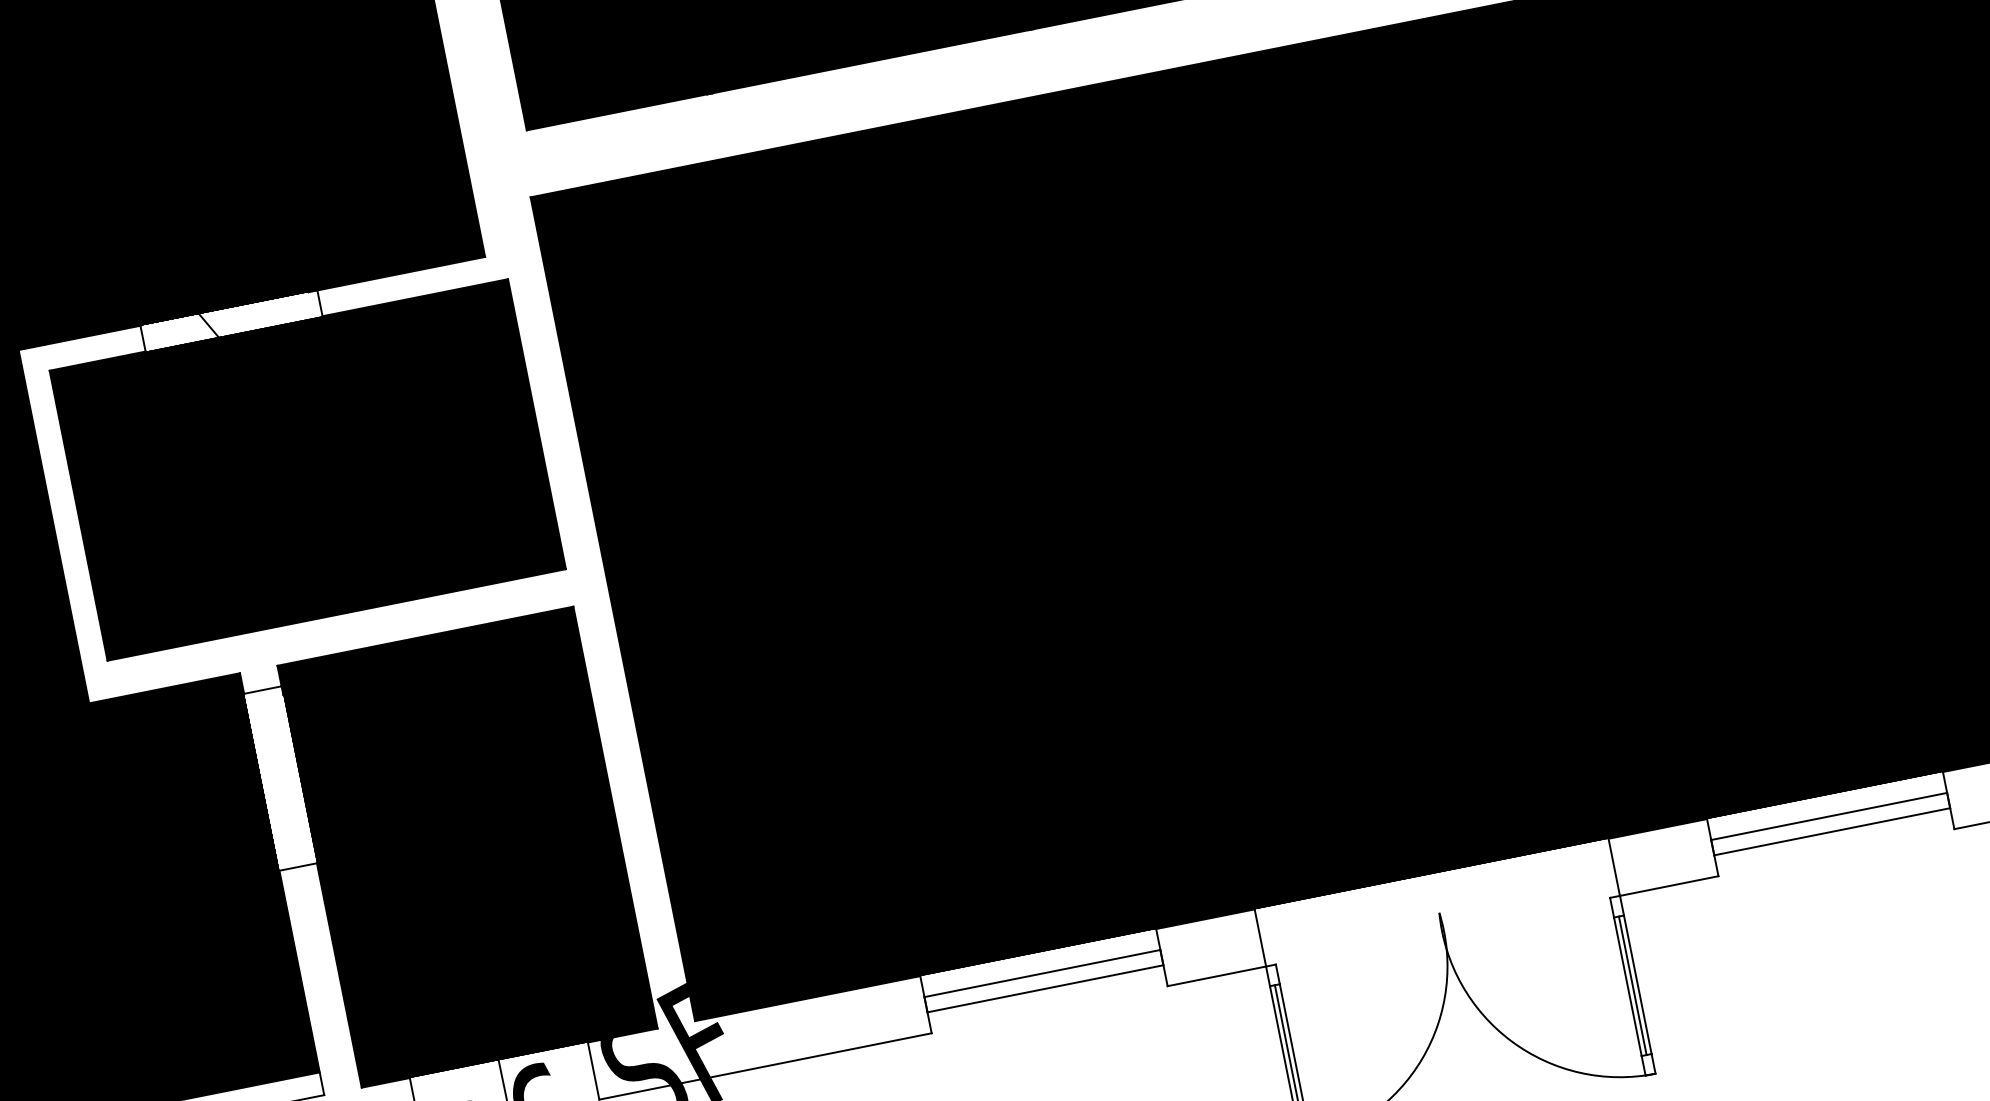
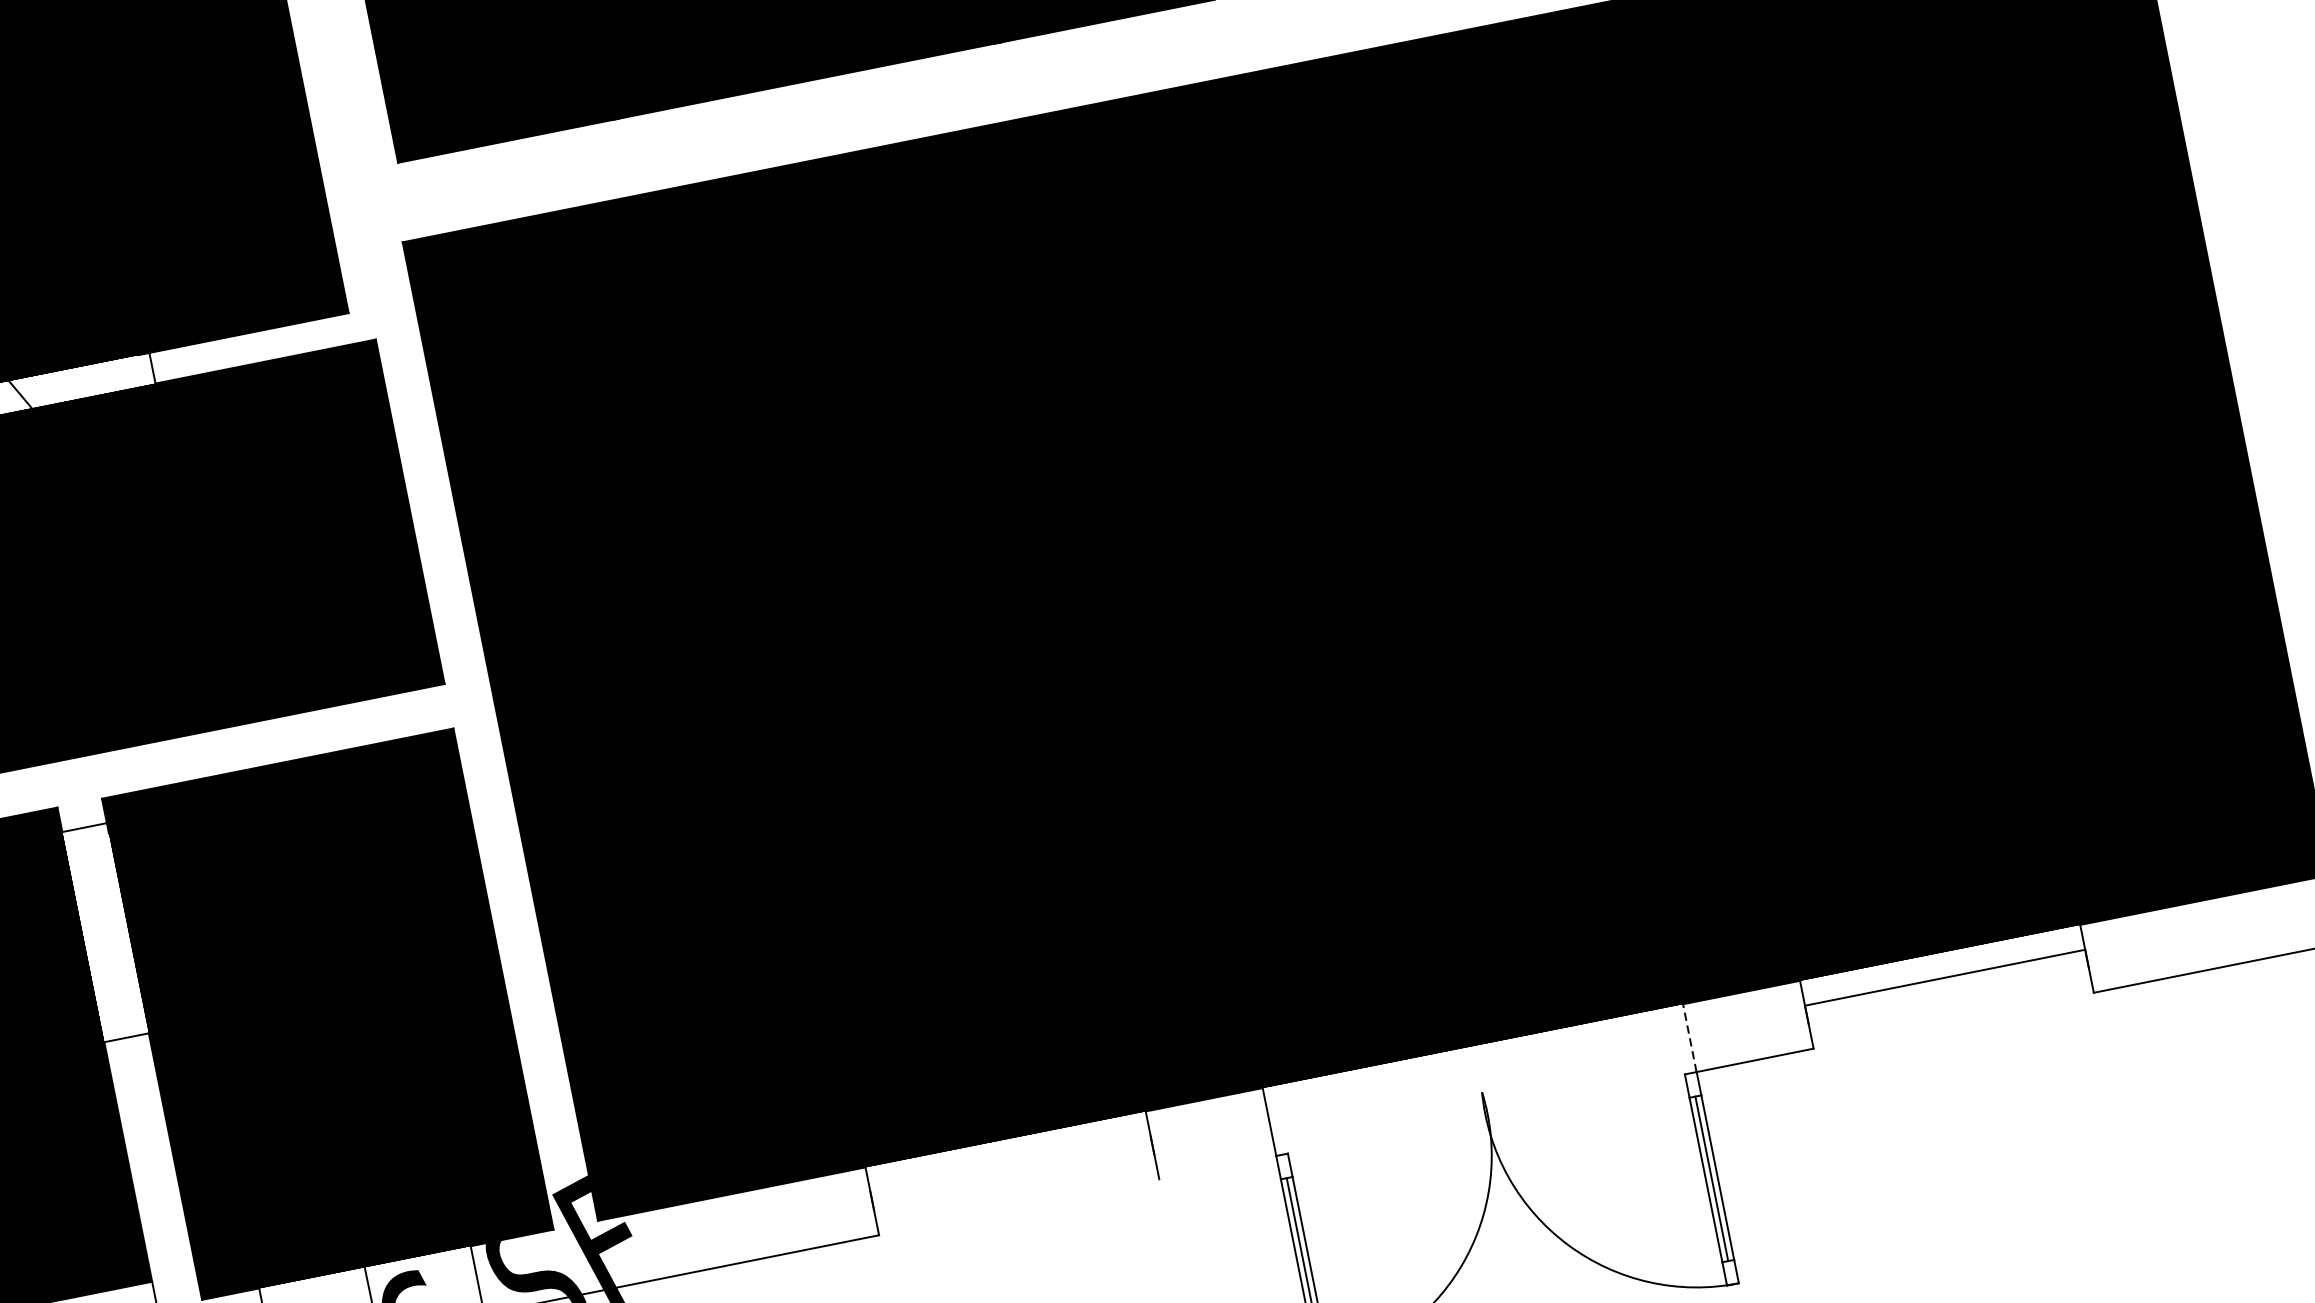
line: (1832, 831) -> (1949, 995), removed
line: (1614, 866) -> (1690, 1037), solid -> dashed
line: (1042, 973) -> (1010, 1164), removed
line: (1216, 976) -> (1217, 1167), removed
line: (1045, 988) -> (1014, 1182), removed

